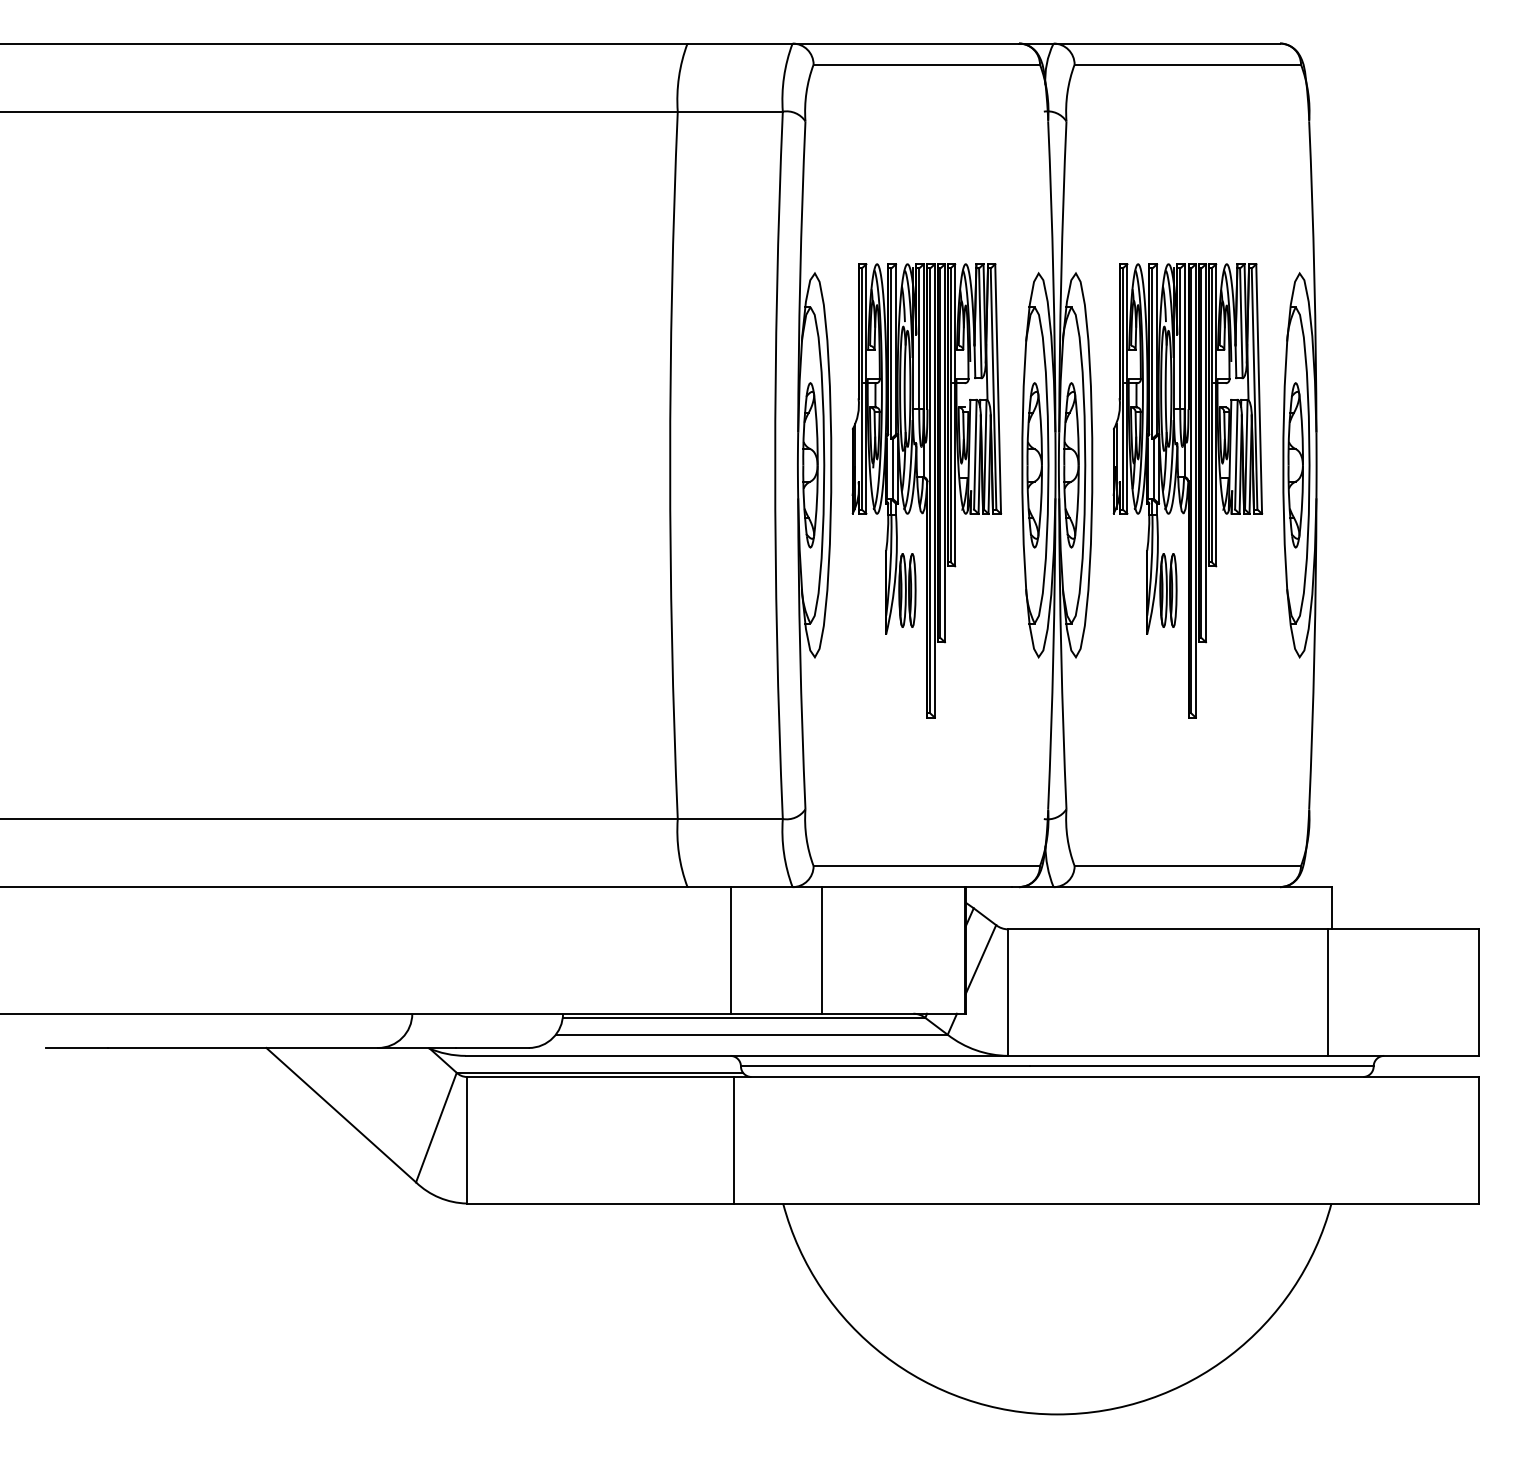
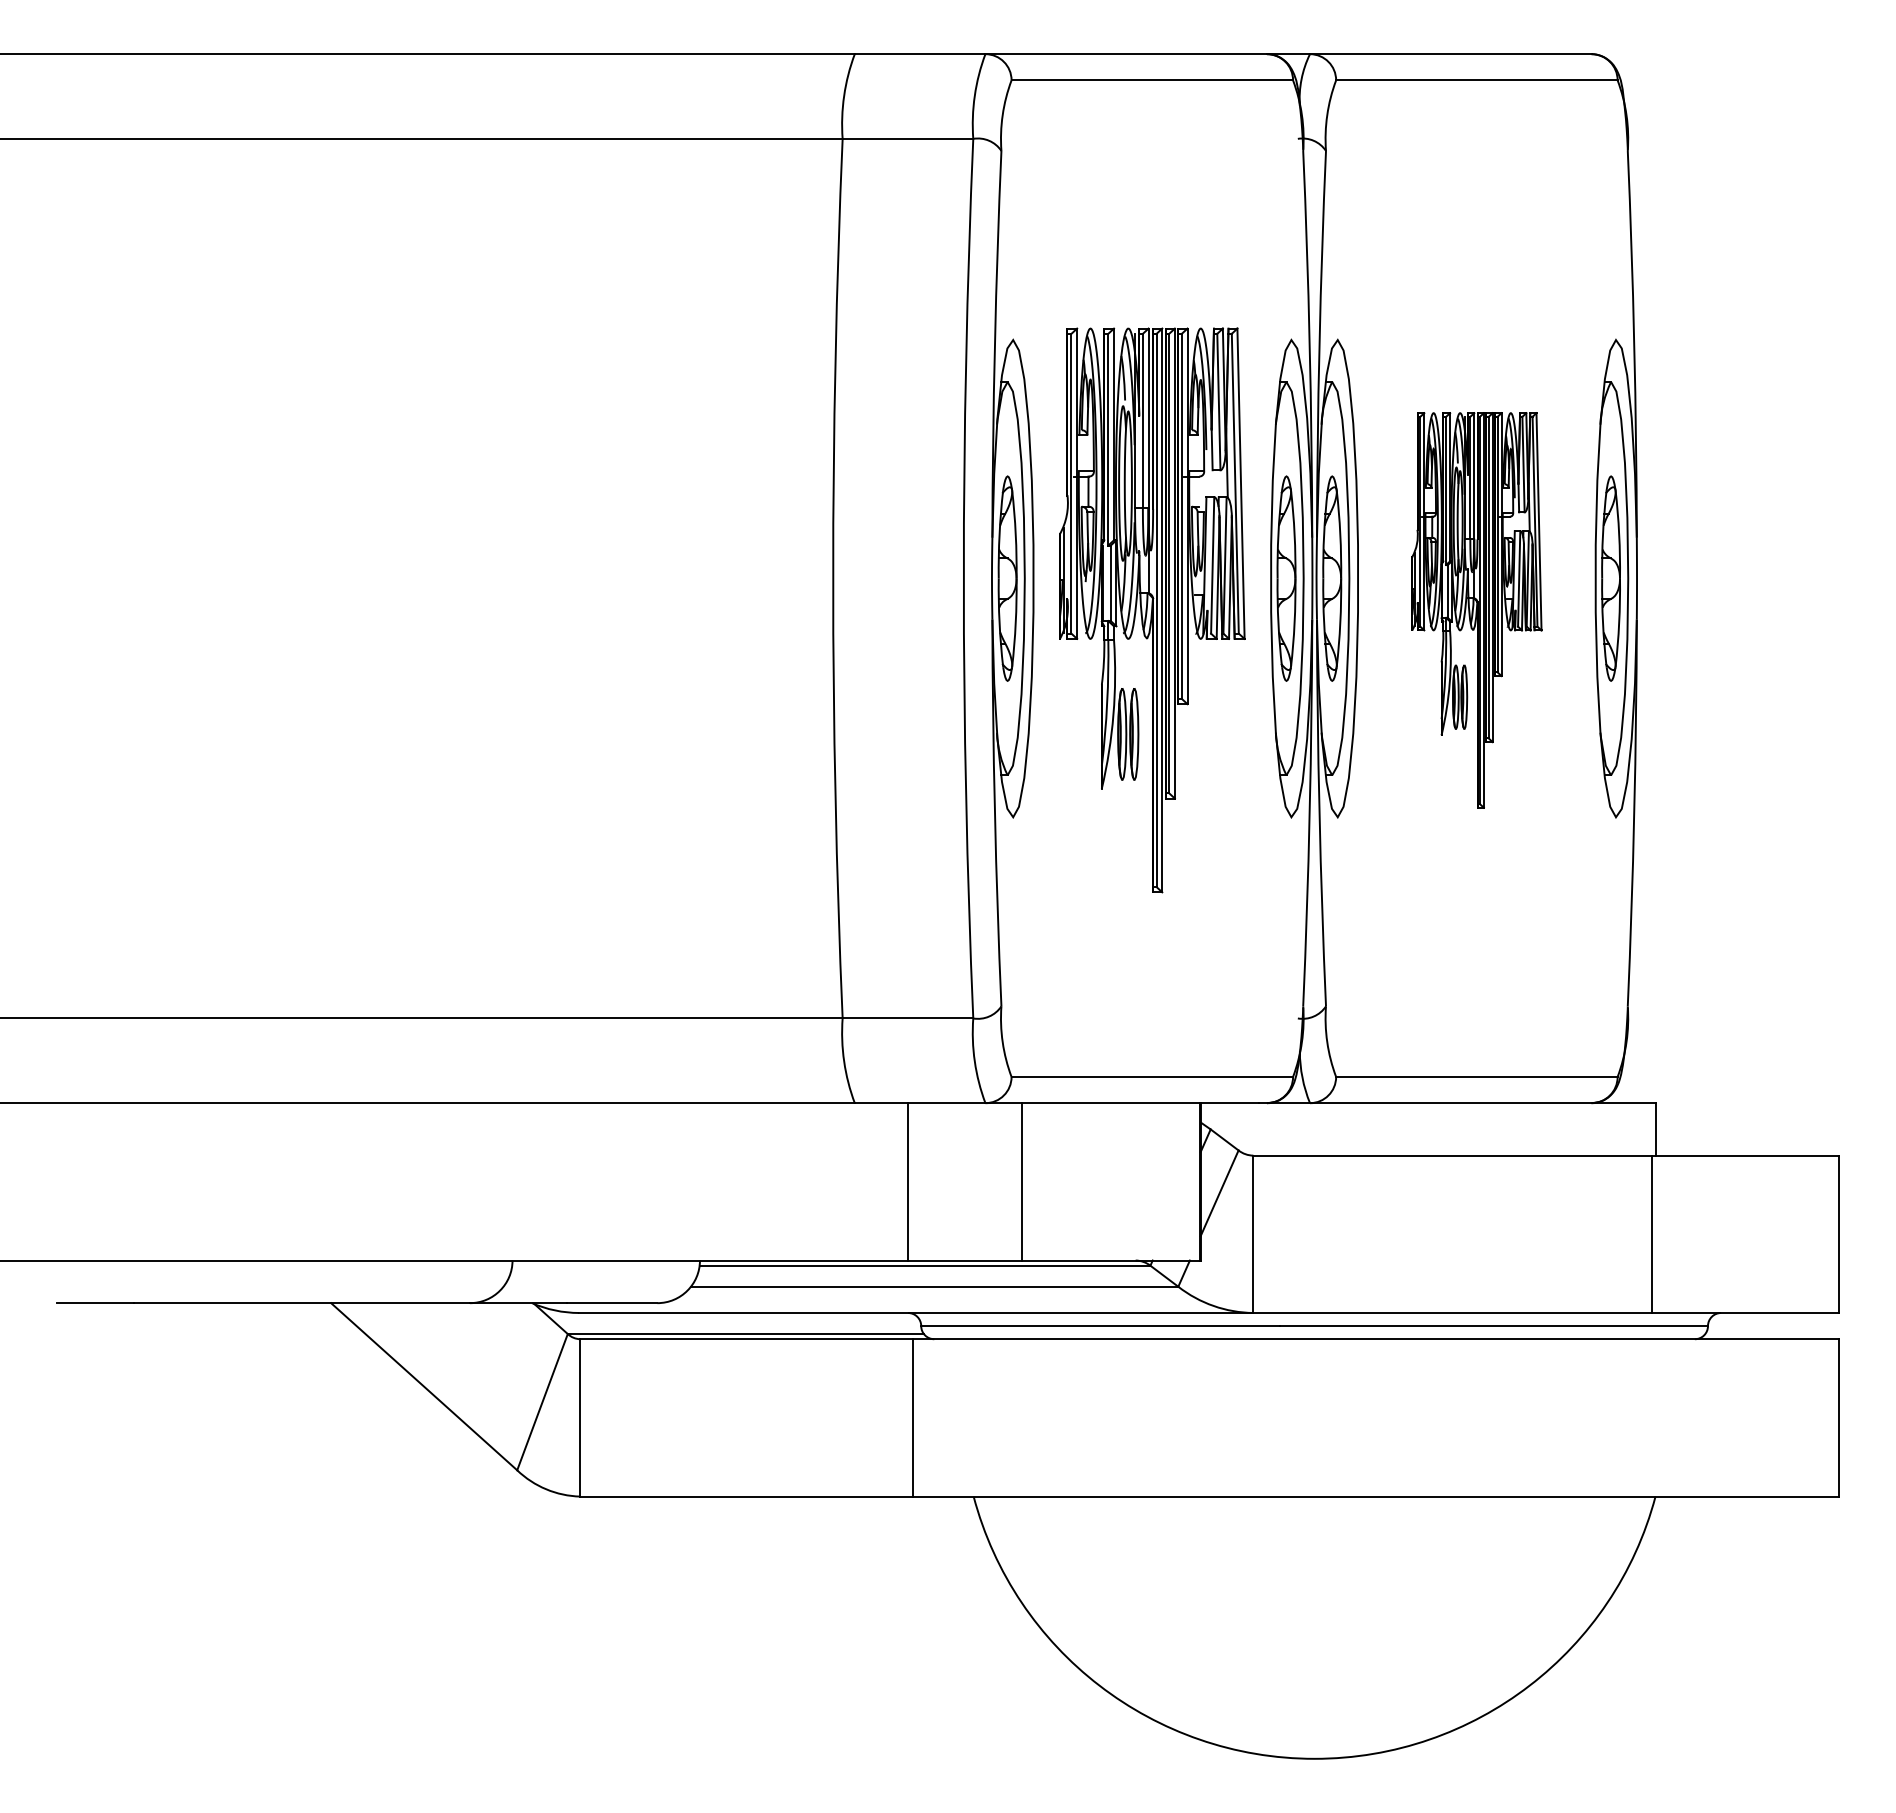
part: (1187, 490) -> (1476, 610), size x0.7

